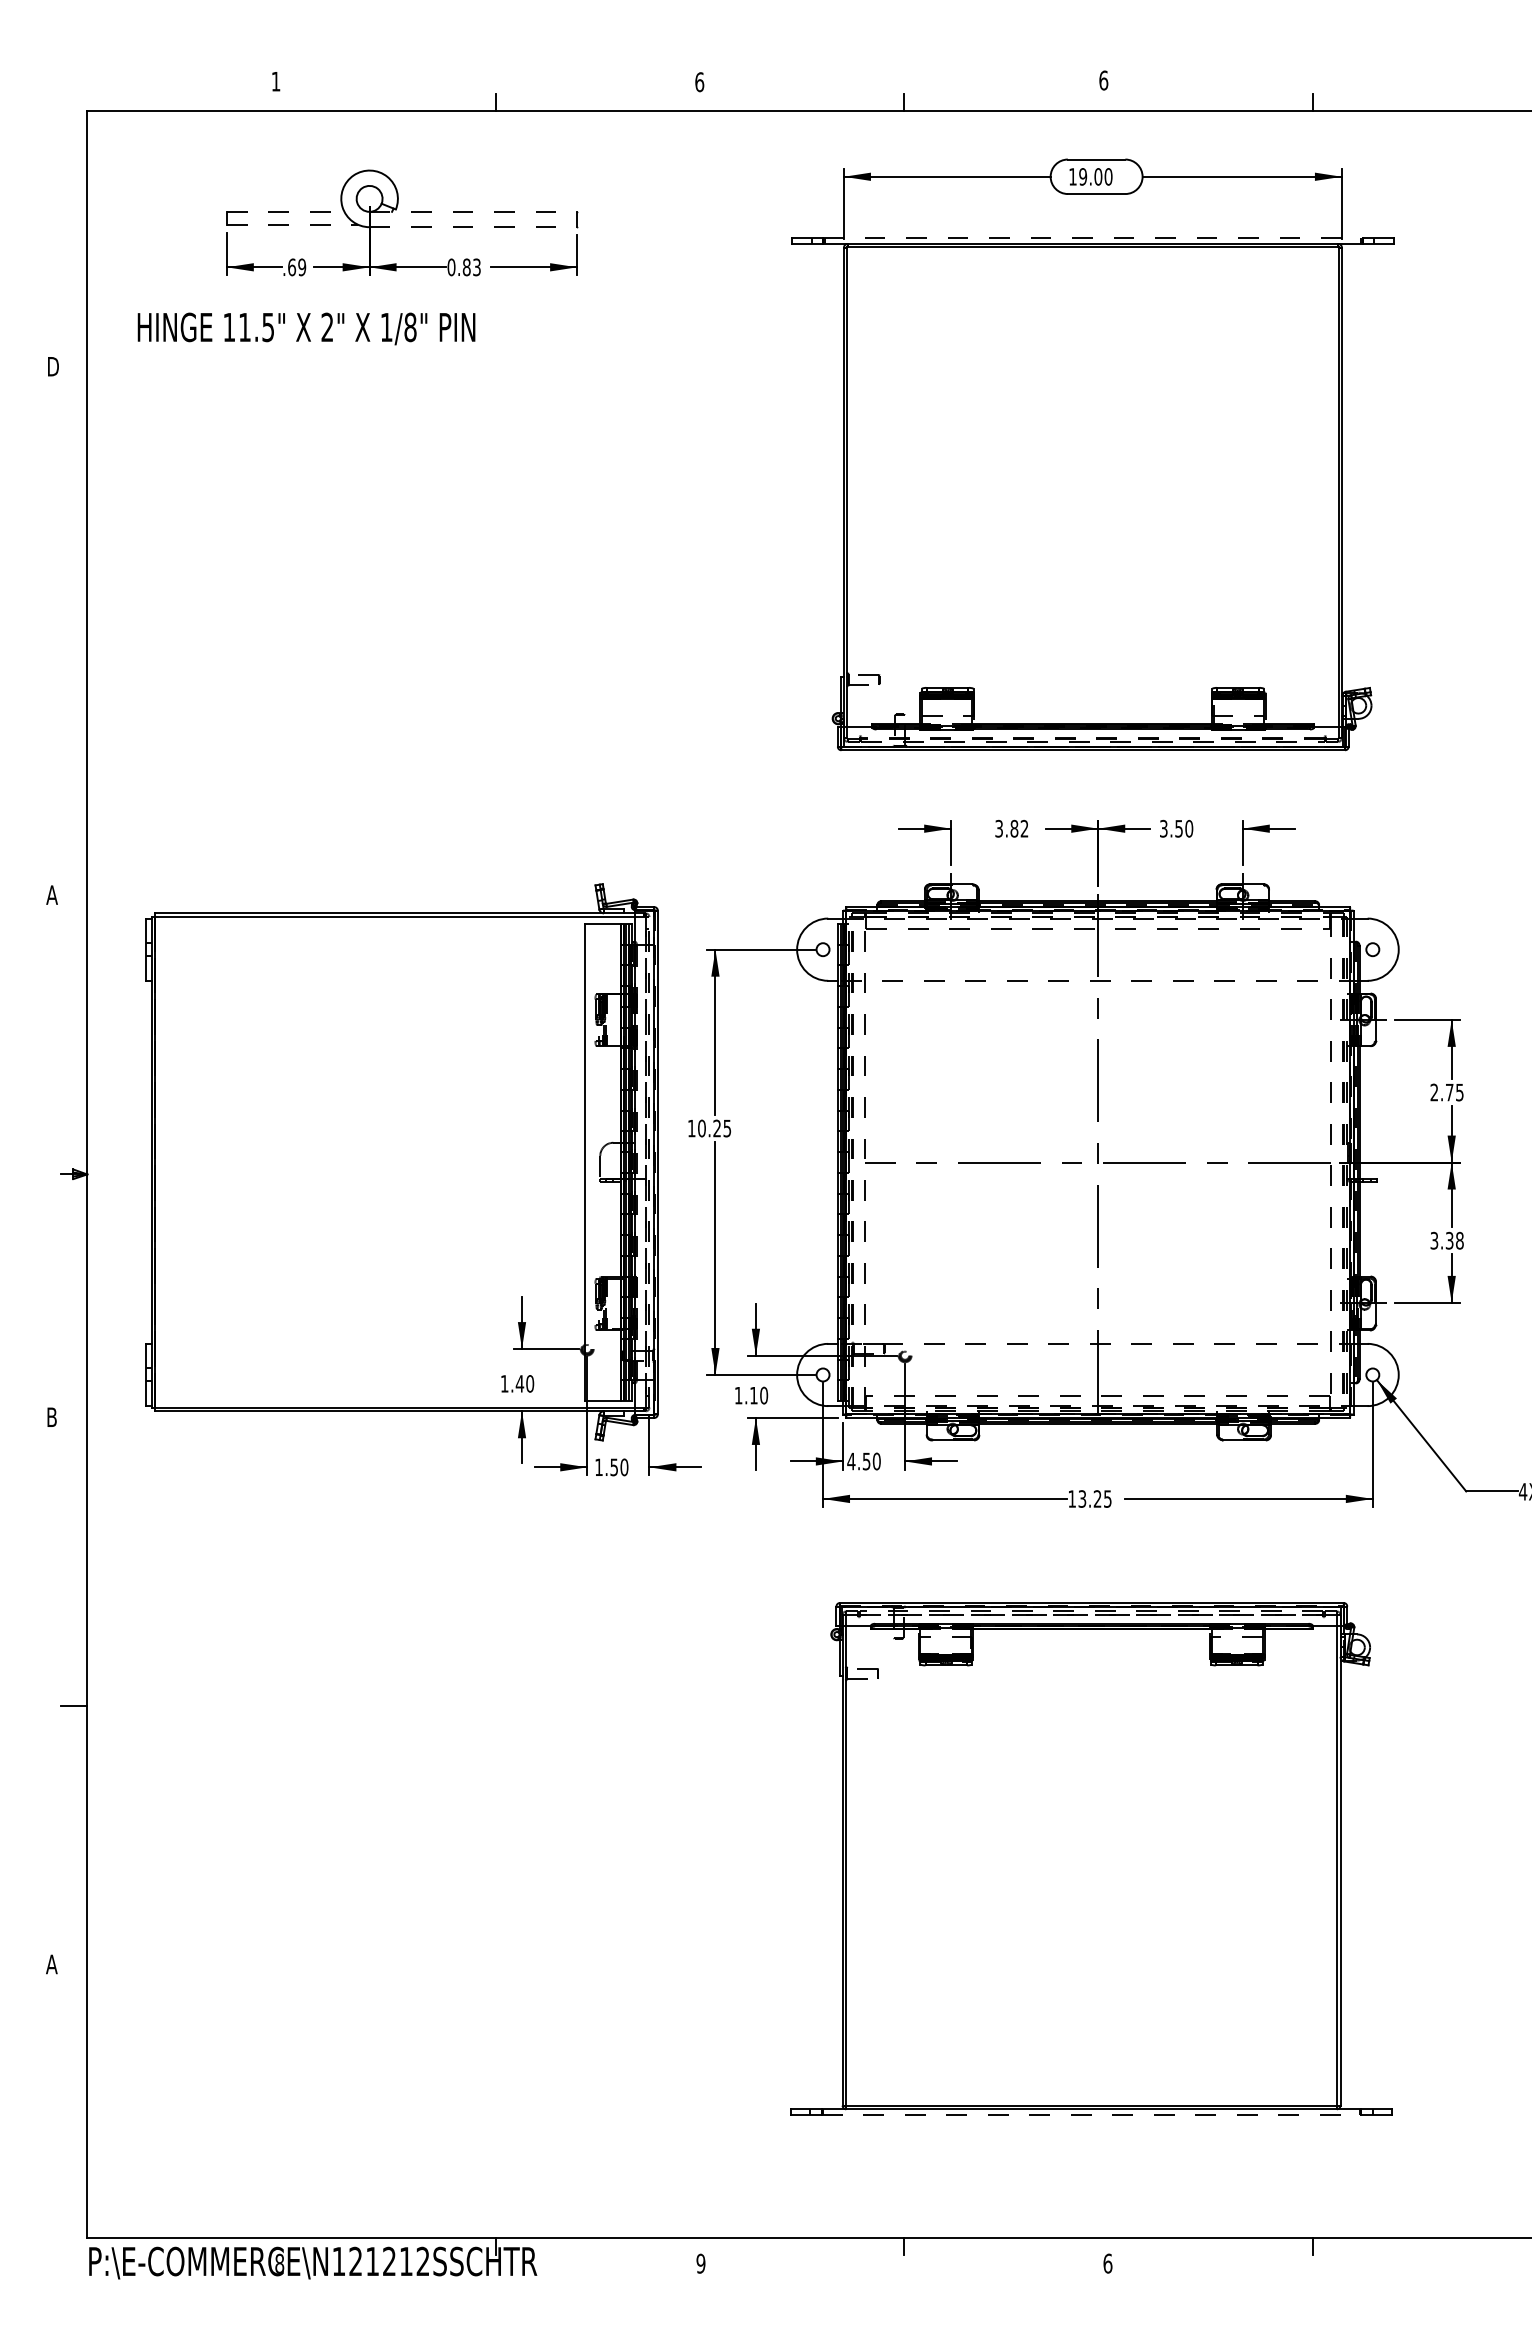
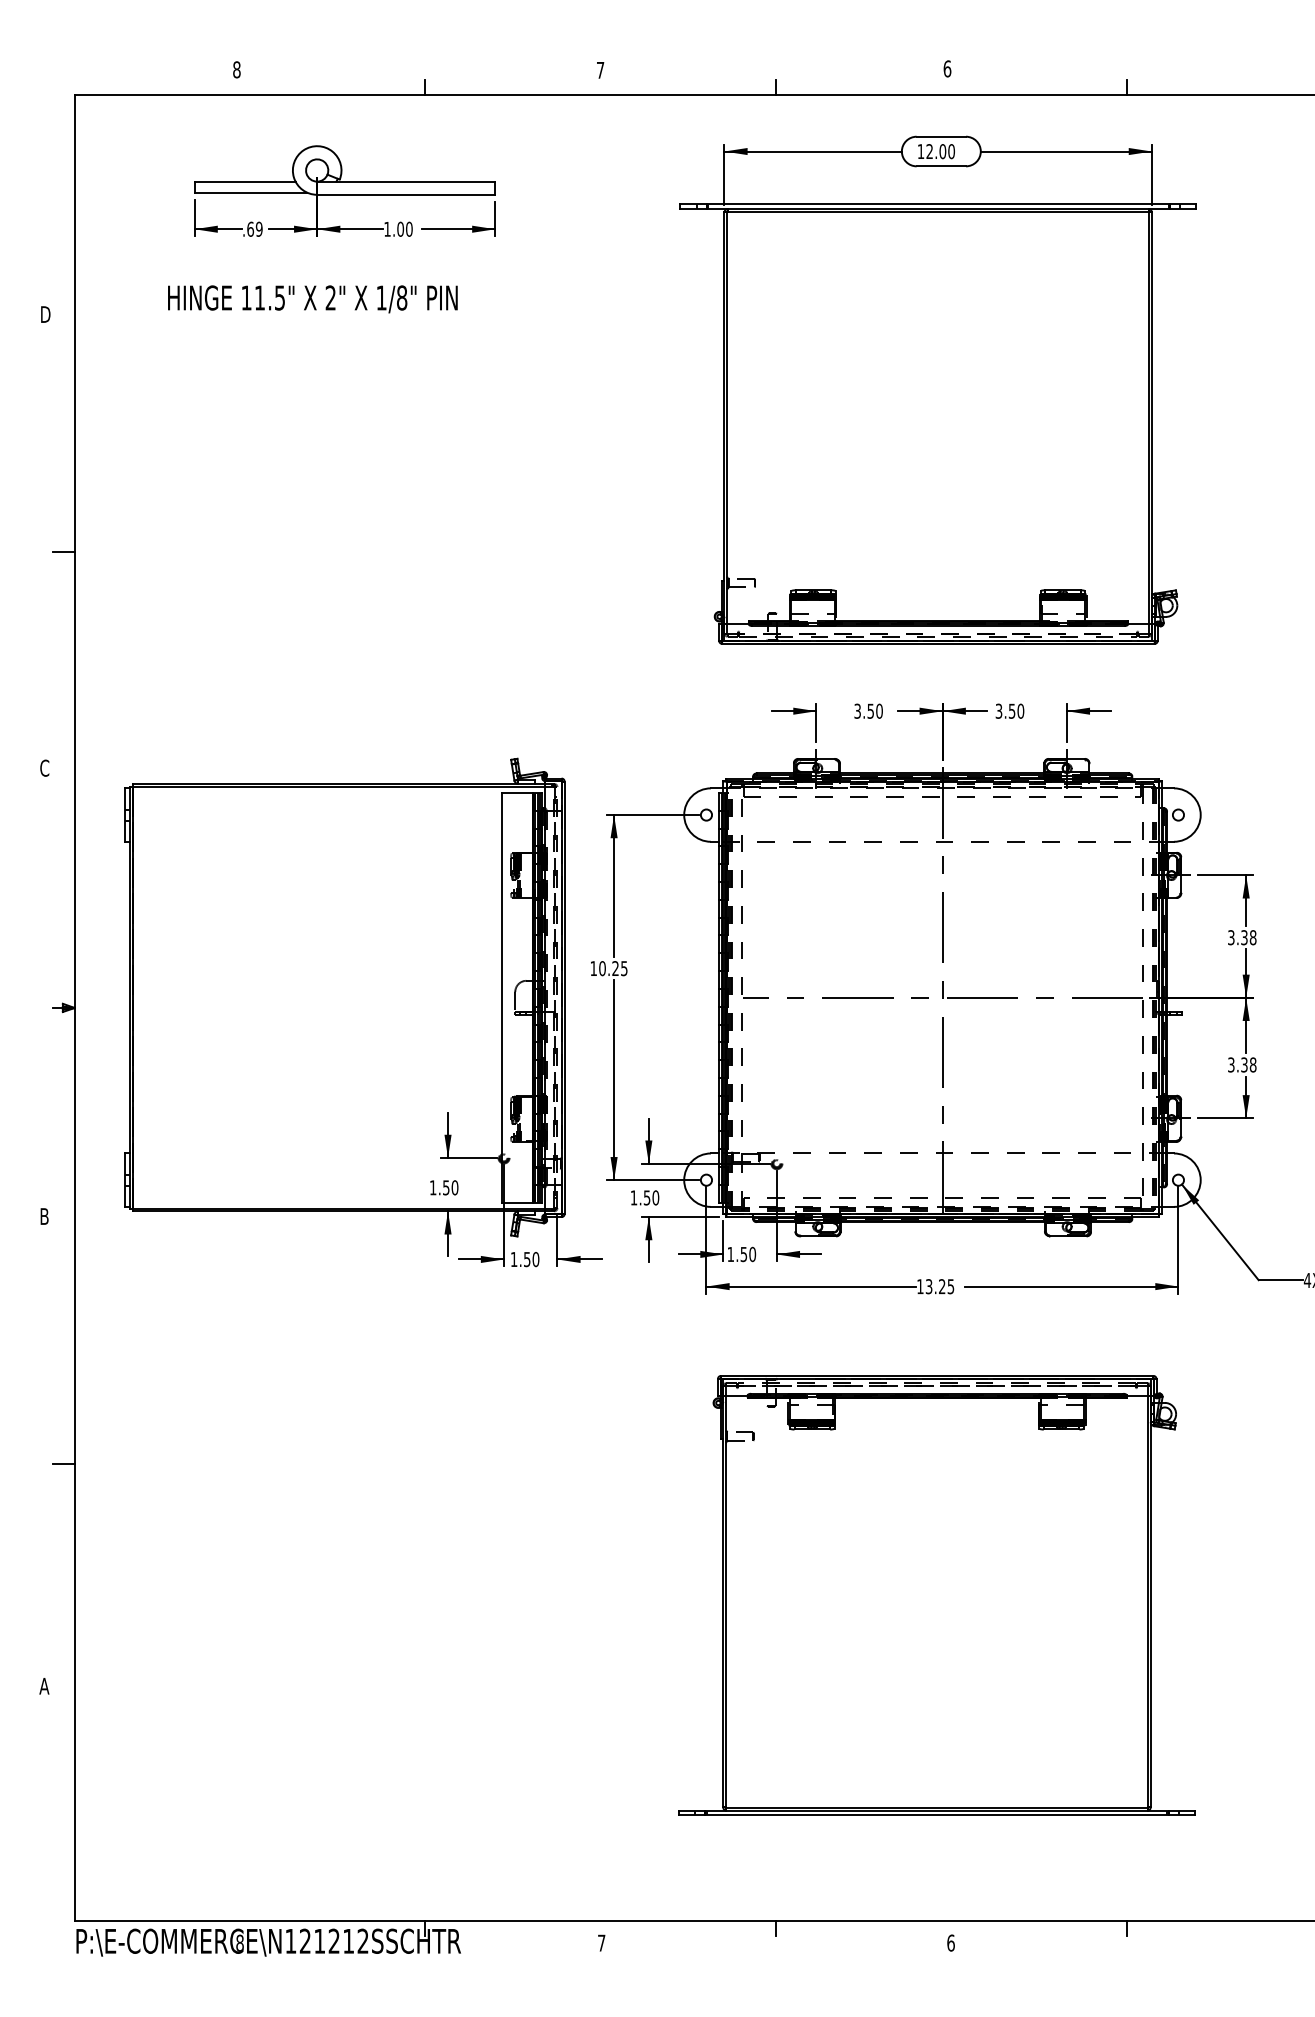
text: (275, 81) -> (236, 69), 1 -> 8
text: (699, 82) -> (600, 70), 6 -> 7
text: (1083, 176) -> (930, 151), 19.00 -> 12.00
line: (285, 211) -> (244, 181), dashed -> solid
line: (473, 211) -> (406, 181), dashed -> solid
line: (292, 224) -> (251, 192), dashed -> solid
line: (473, 227) -> (406, 195), dashed -> solid
line: (1092, 238) -> (937, 204), dashed -> solid
text: (463, 267) -> (397, 229), 0.83 -> 1.00
text: (306, 328) -> (312, 298), moved
line: (74, 642) -> (63, 551), added
text: (1019, 828) -> (875, 711), 3.82 -> 3.50
text: (51, 895) -> (44, 768), A -> C
text: (1446, 1092) -> (1241, 937), 2.75 -> 3.38
text: (519, 1383) -> (445, 1187), 1.40 -> 1.50
text: (753, 1395) -> (646, 1197), 1.10 -> 1.50
text: (851, 1461) -> (730, 1254), 4.50 -> 1.50
line: (1091, 2114) -> (936, 1815), dashed -> solid
text: (700, 2263) -> (601, 1942), 9 -> 7

